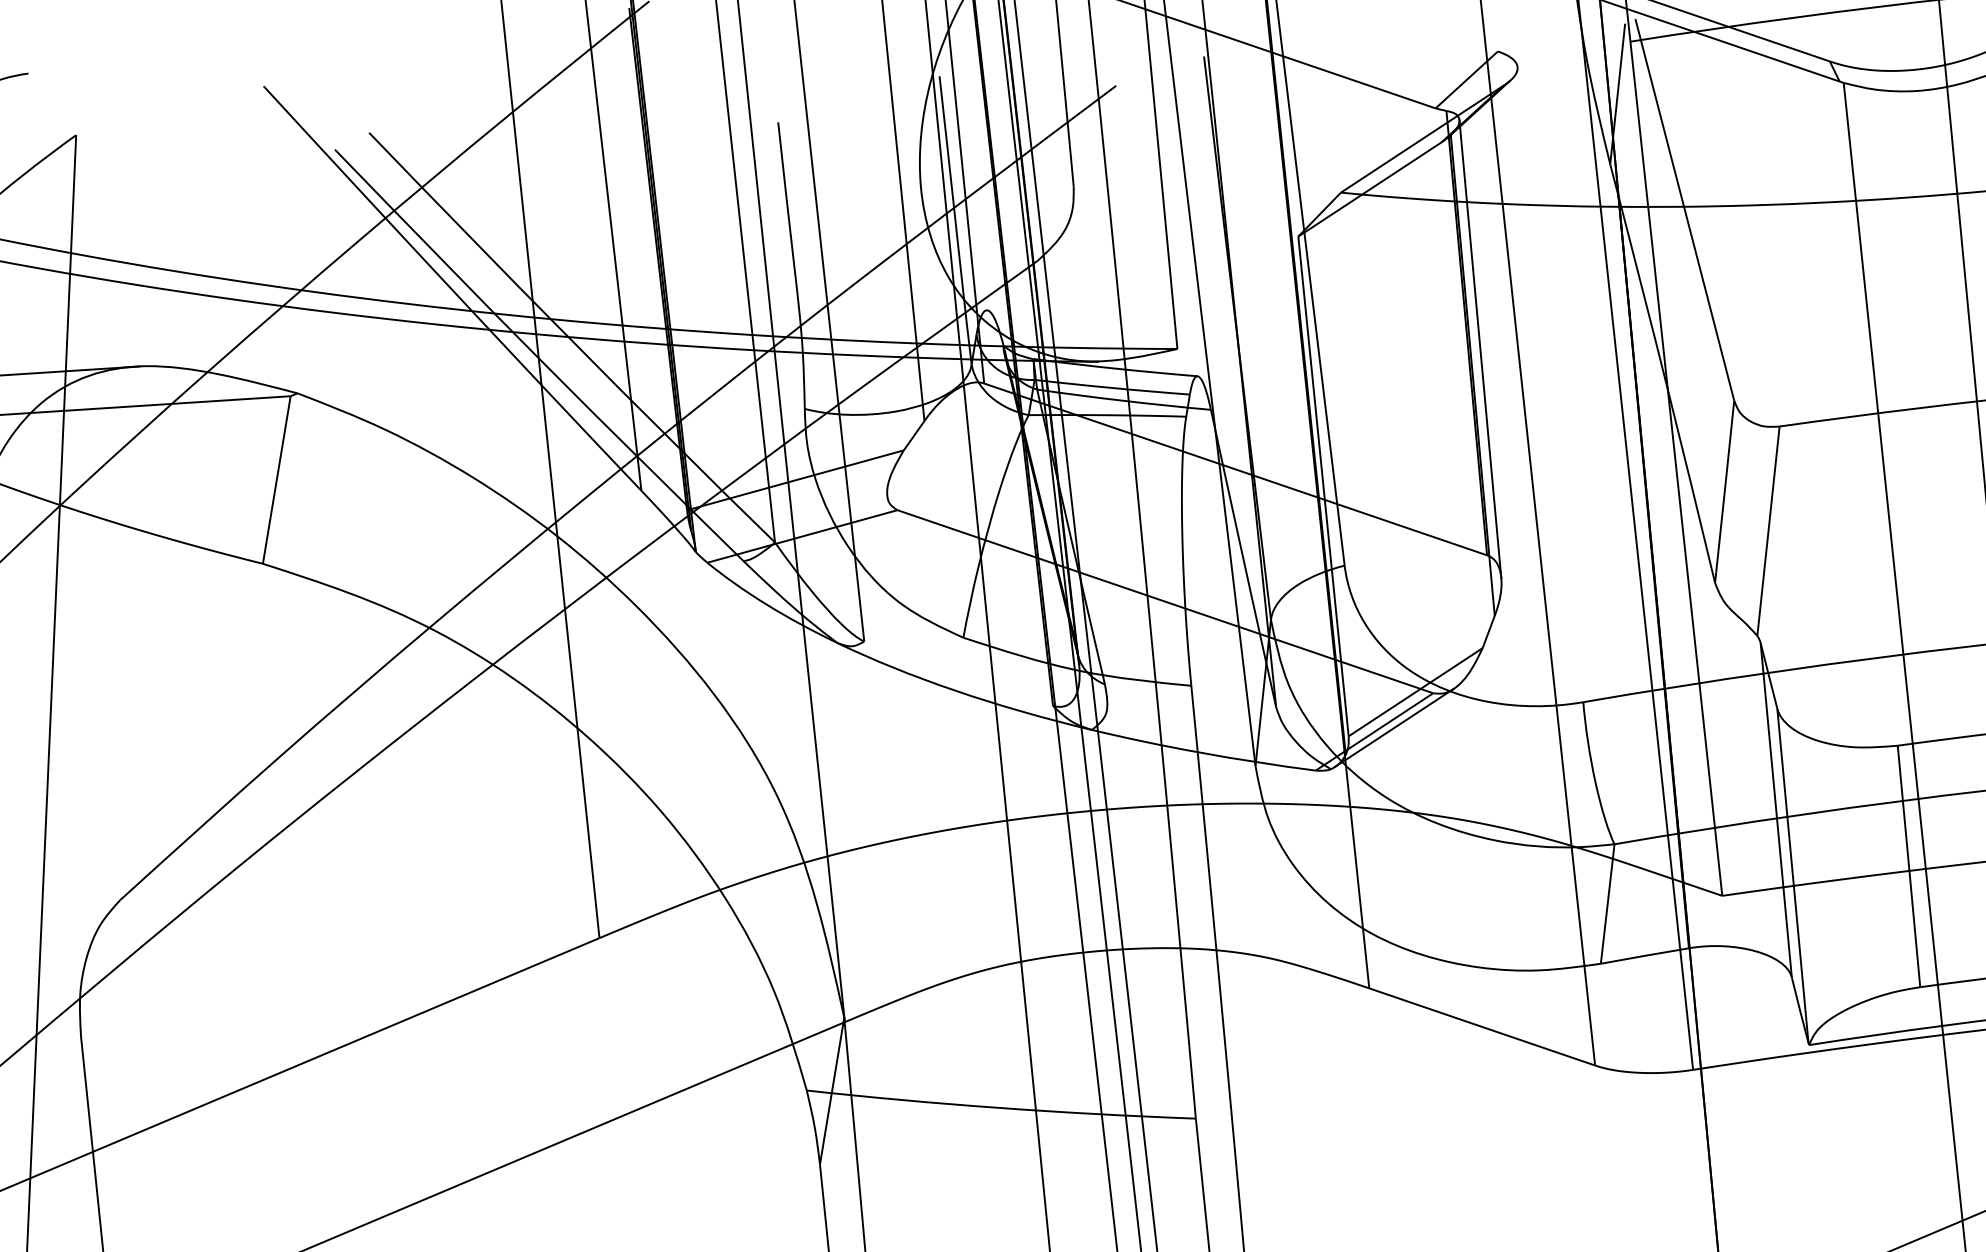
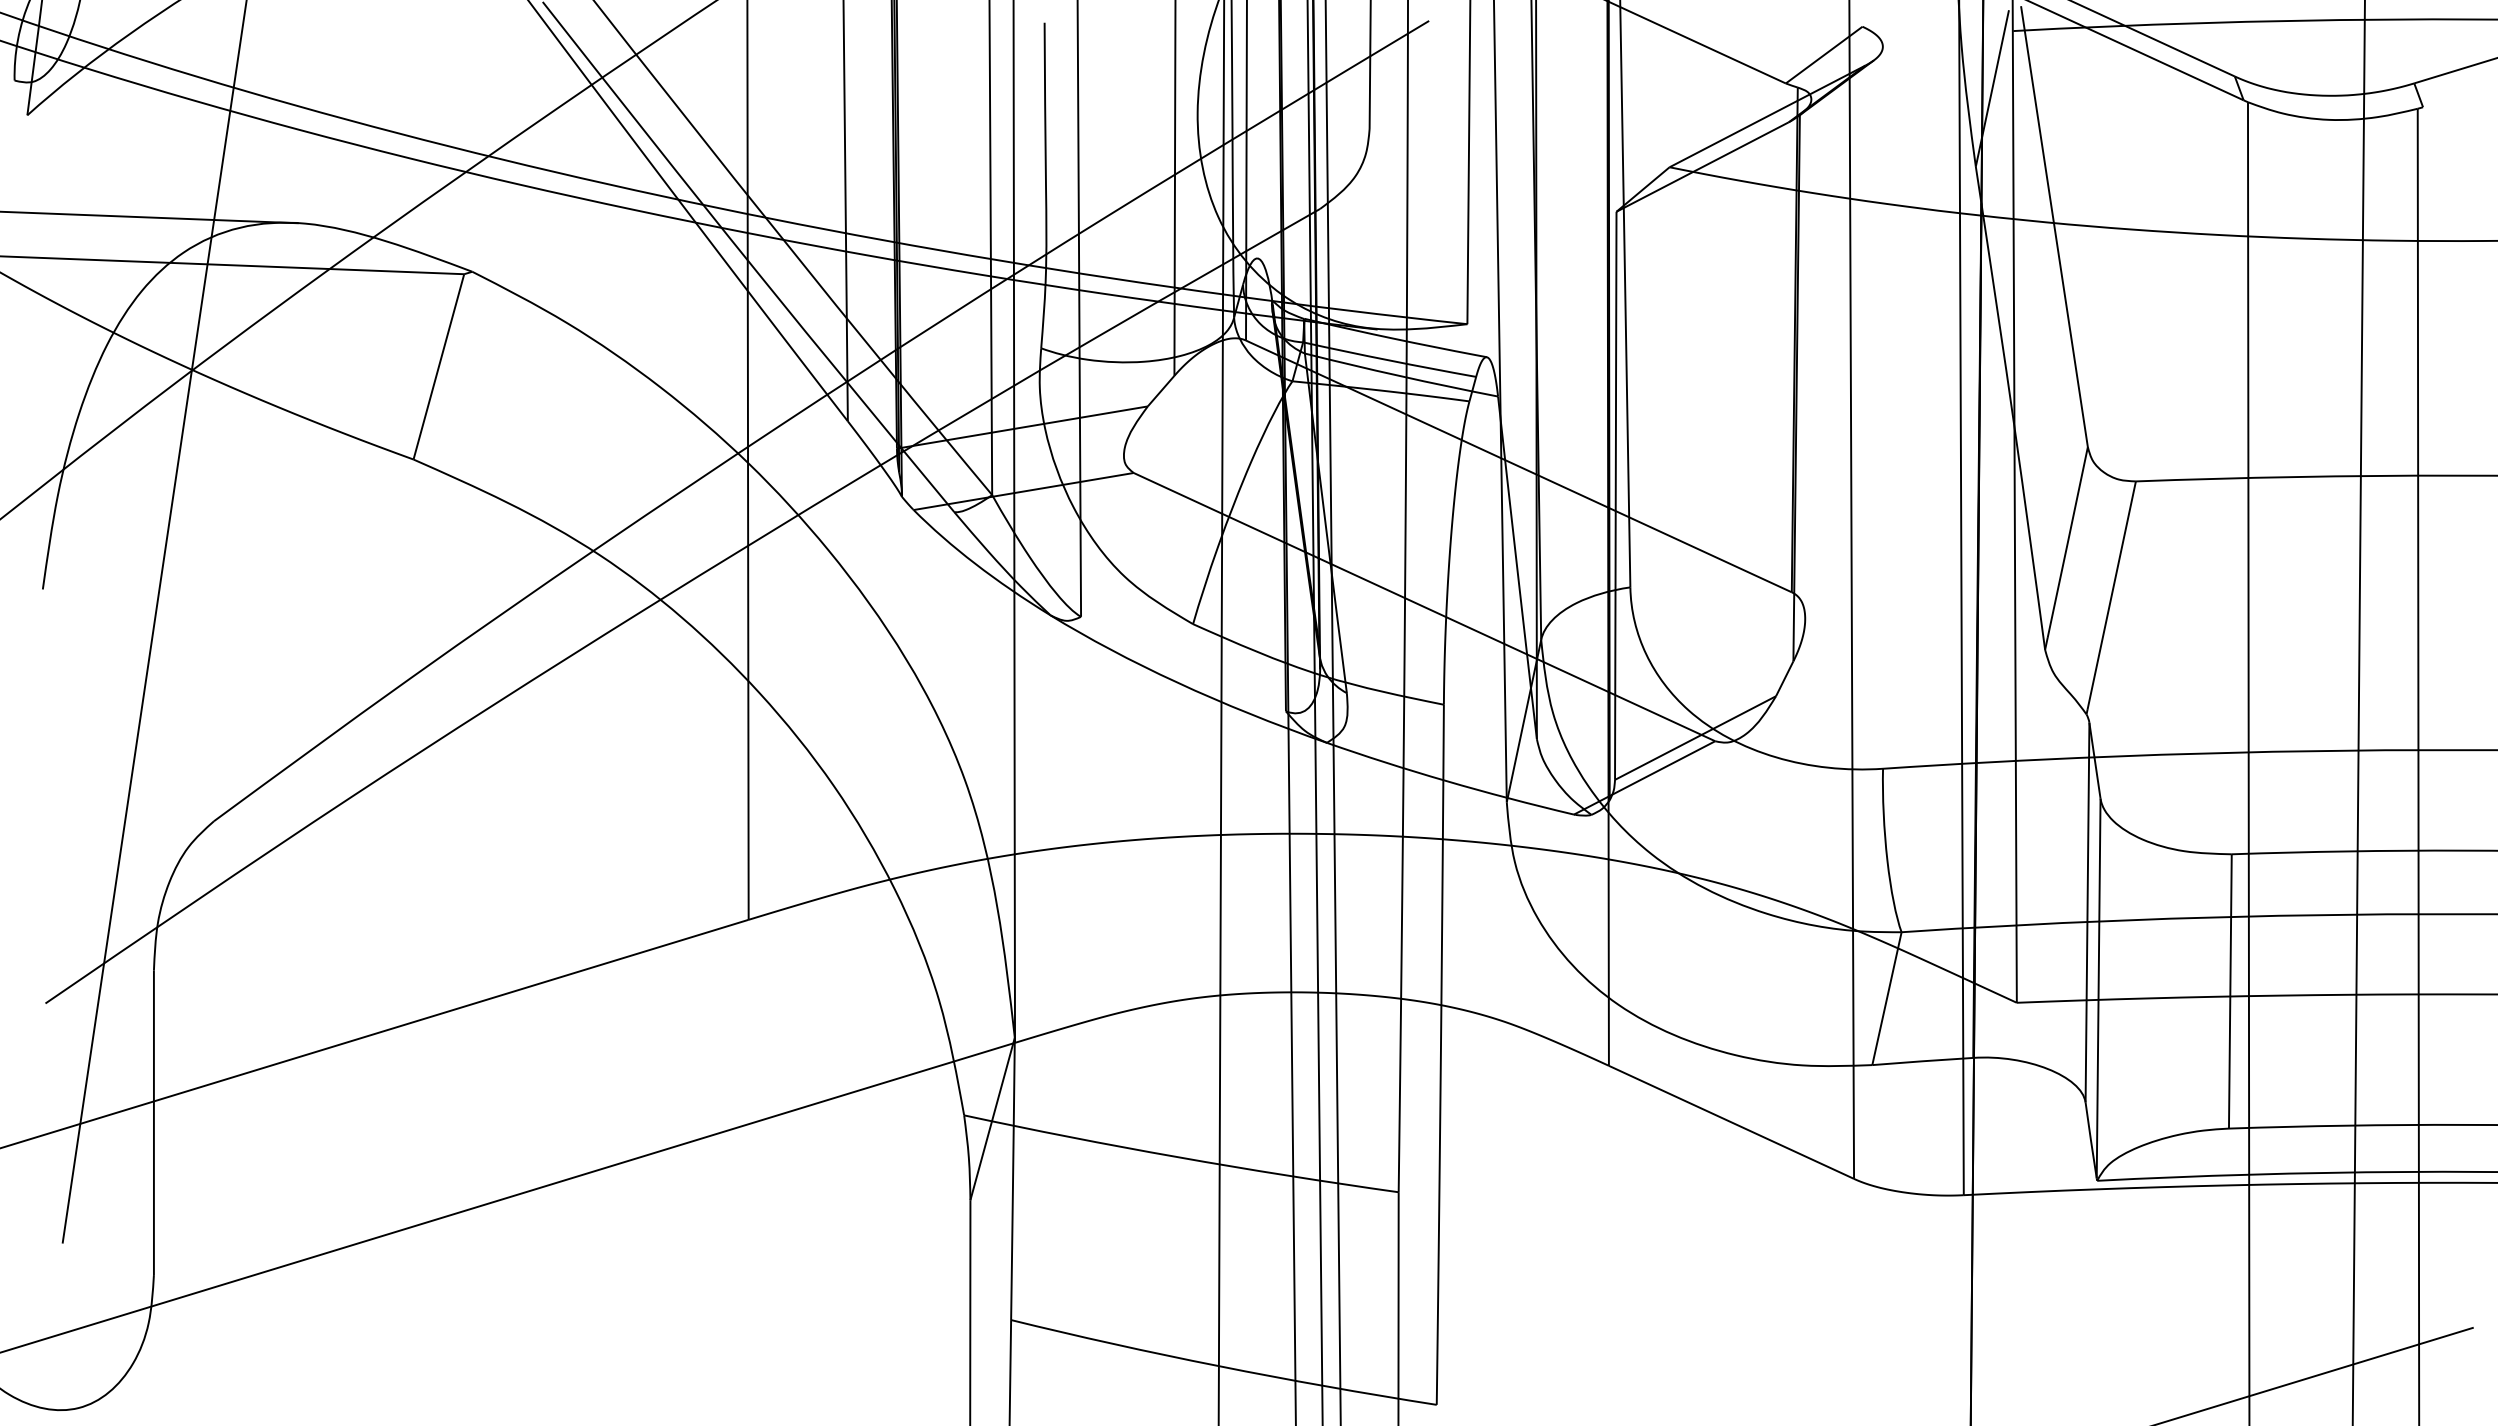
line: (1480, 349) -> (1808, 359), removed
line: (1393, 727) -> (1666, 775), removed

